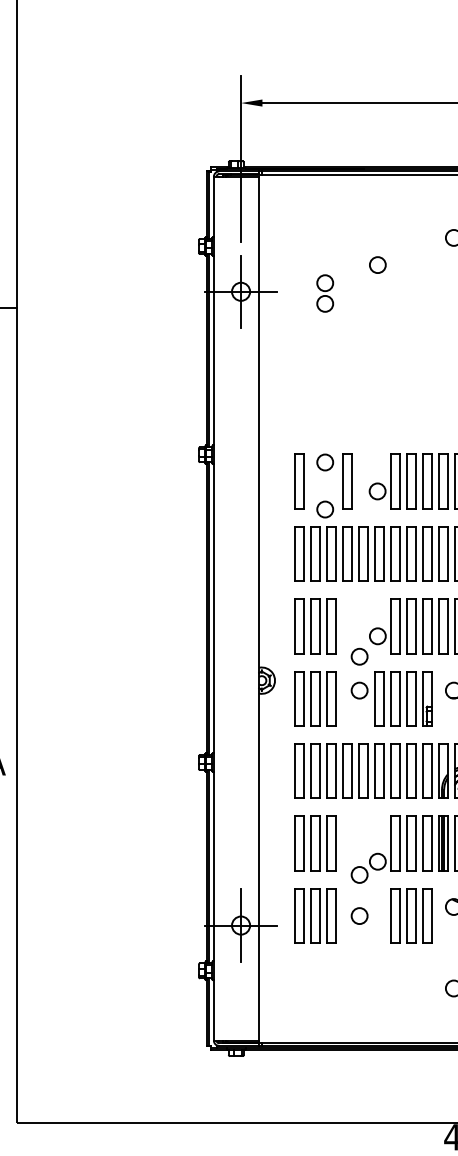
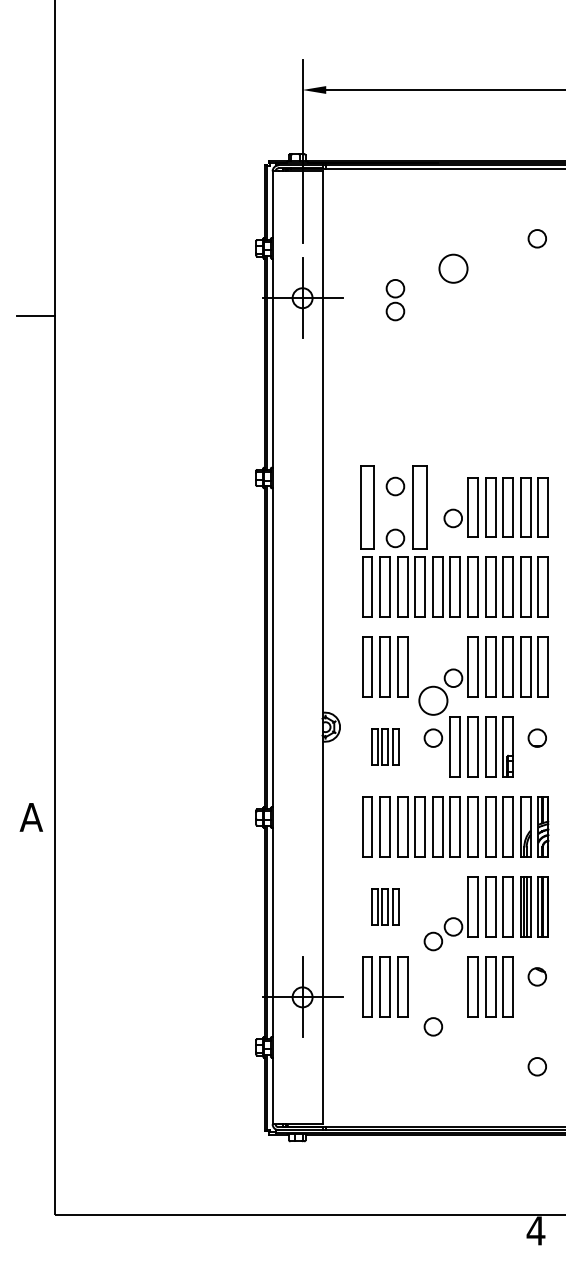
circle: (377, 264) -> (453, 268), size x1.6
part: (299, 481) -> (367, 507), size x1.4
part: (347, 481) -> (419, 507), size x1.4
circle: (359, 656) -> (433, 700), size x1.6
part: (316, 698) -> (385, 746), size x0.6
part: (316, 843) -> (385, 906), size x0.6
circle: (359, 915) -> (433, 1026), moved

